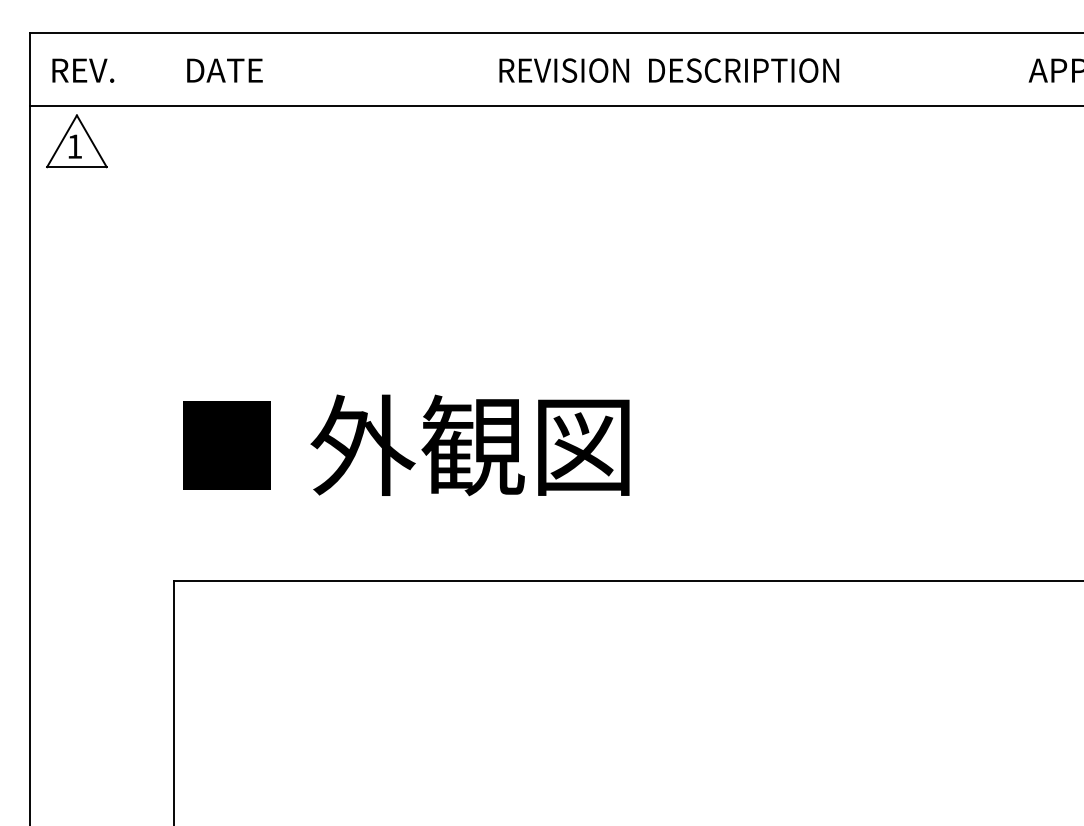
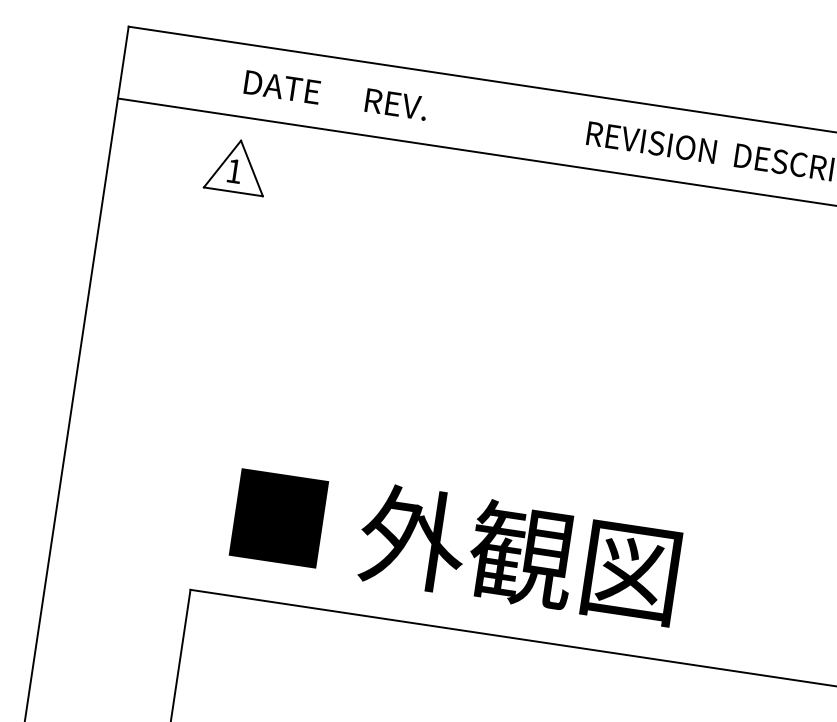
text: (83, 70) -> (396, 104), moved
text: (224, 70) -> (281, 87), moved
part: (76, 141) -> (236, 166), moved
text: (406, 445) -> (456, 545), moved

